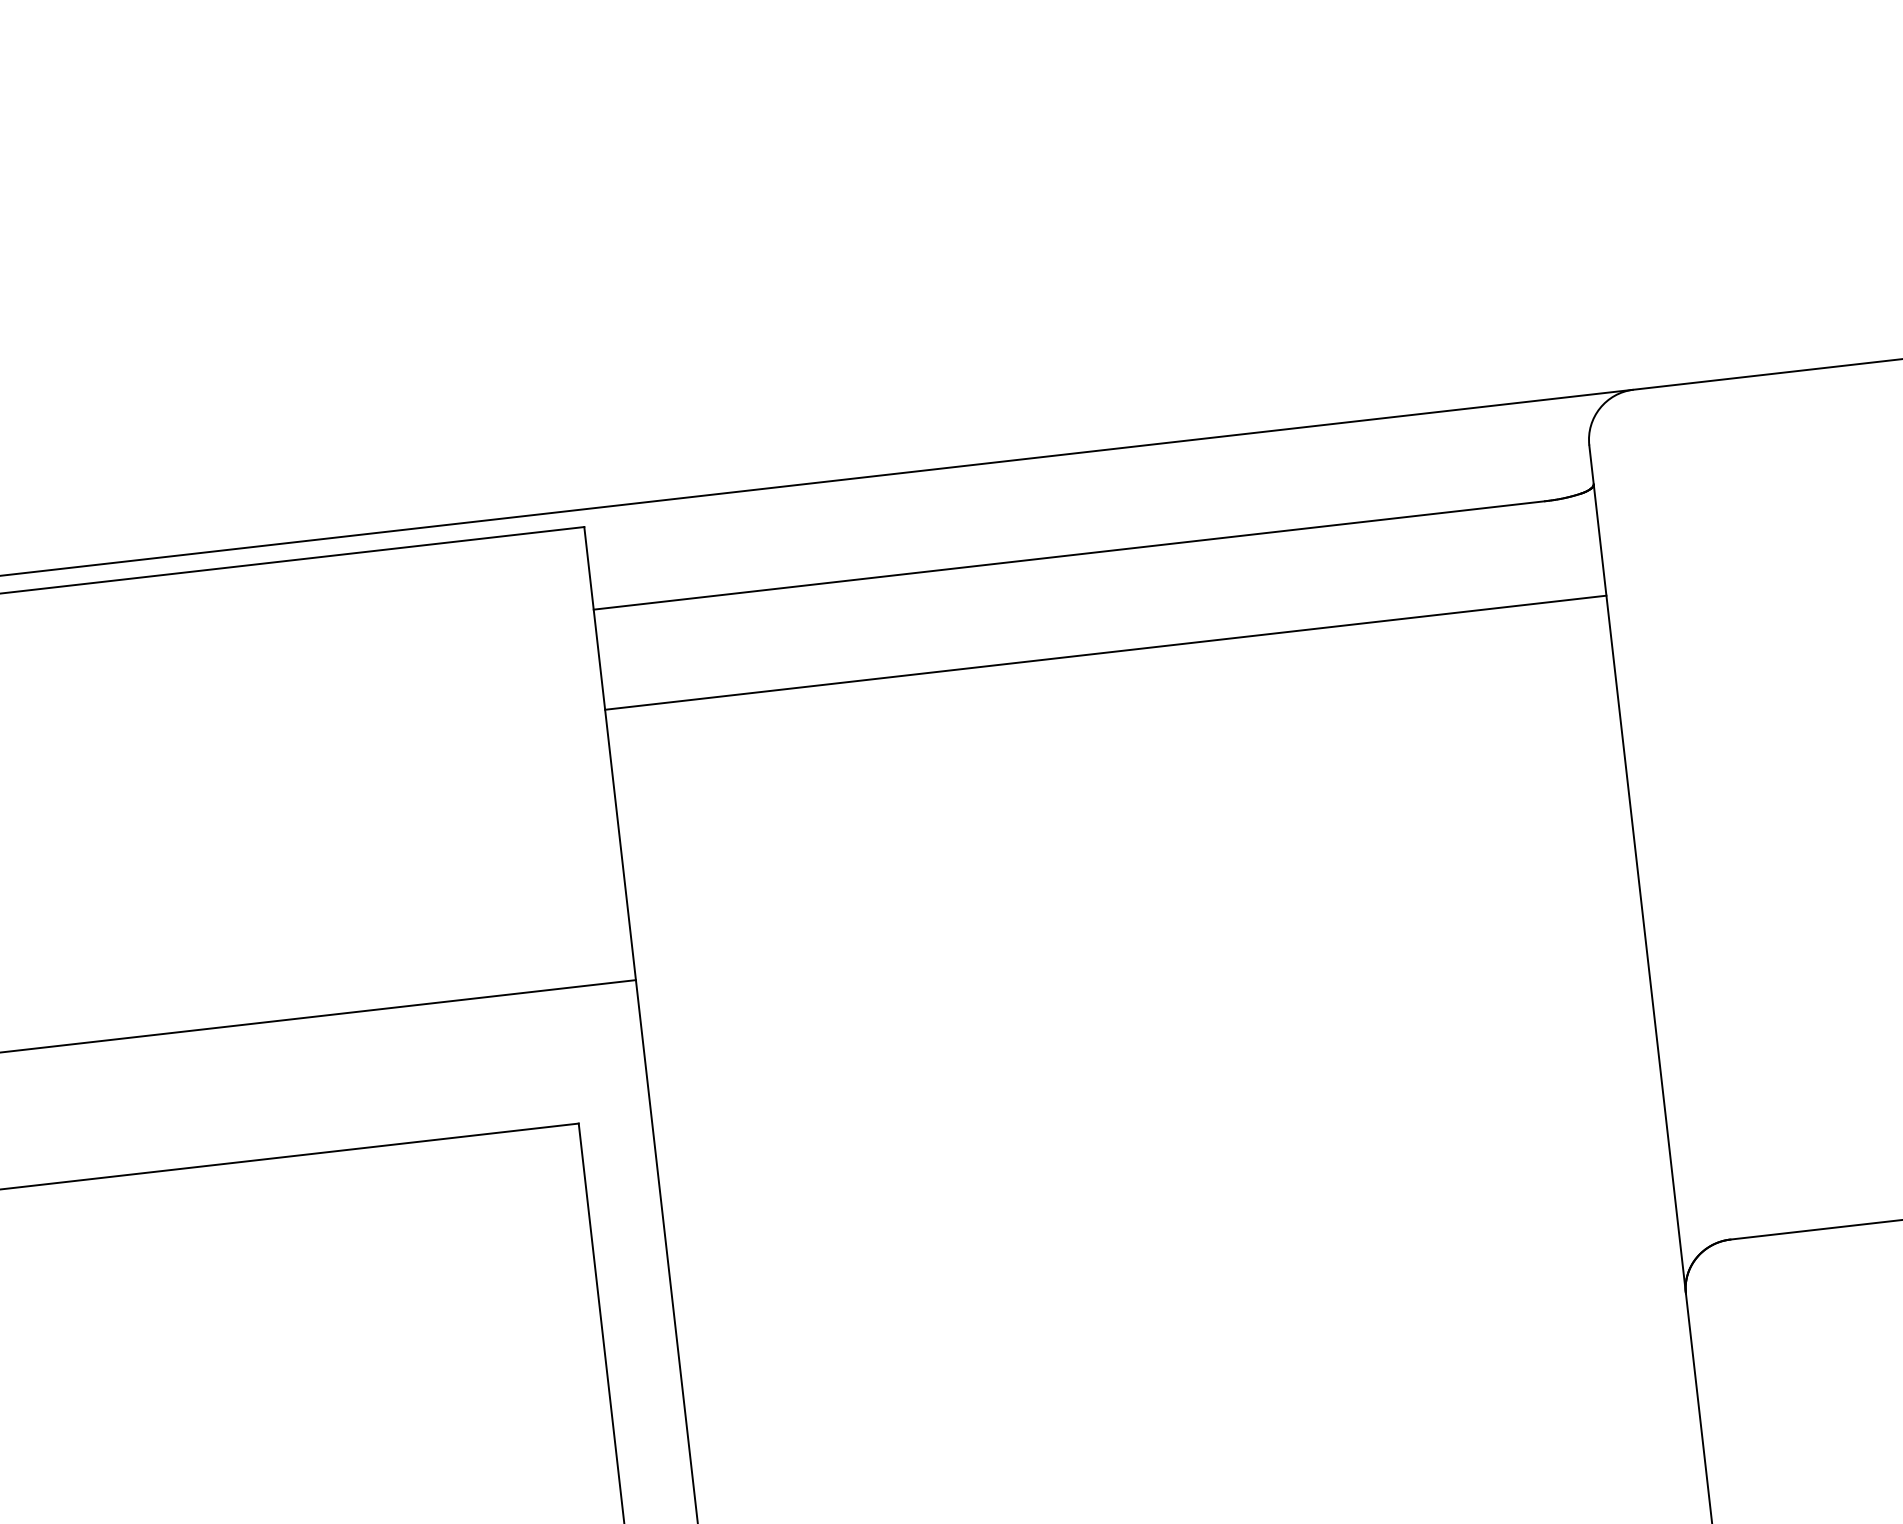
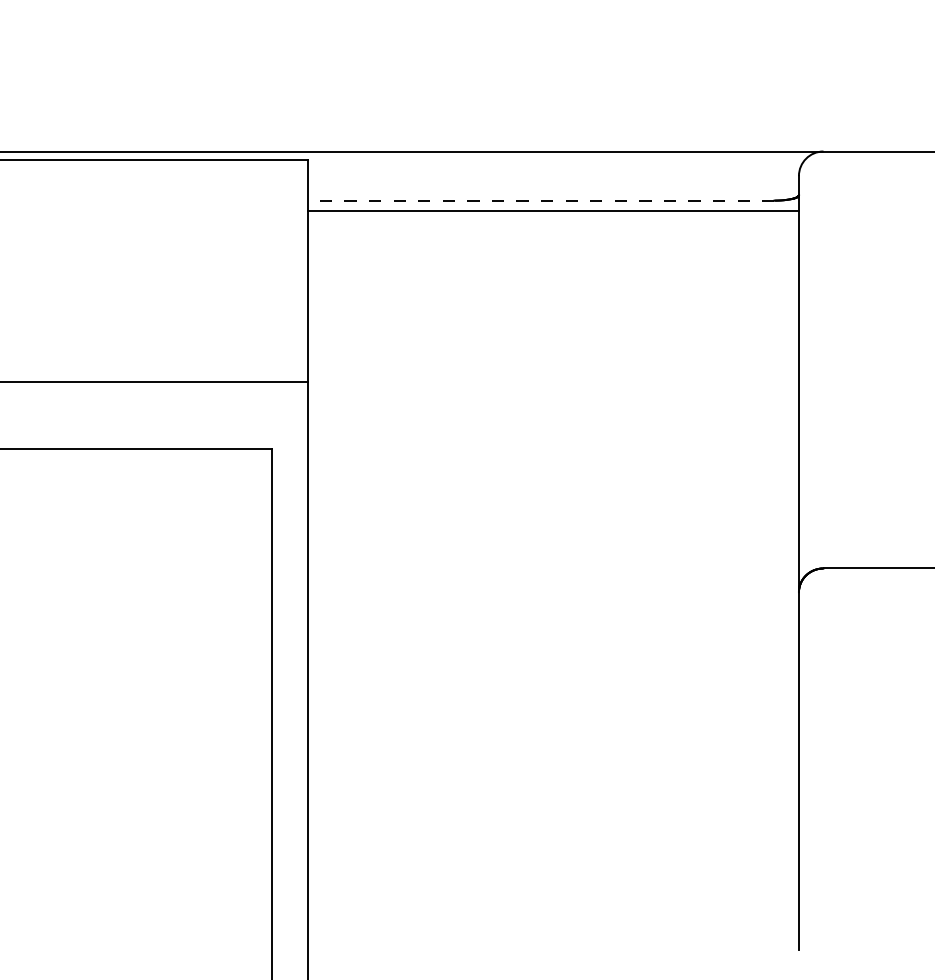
line: (1068, 555) -> (540, 200), solid -> dashed
line: (1104, 652) -> (552, 210), moved

